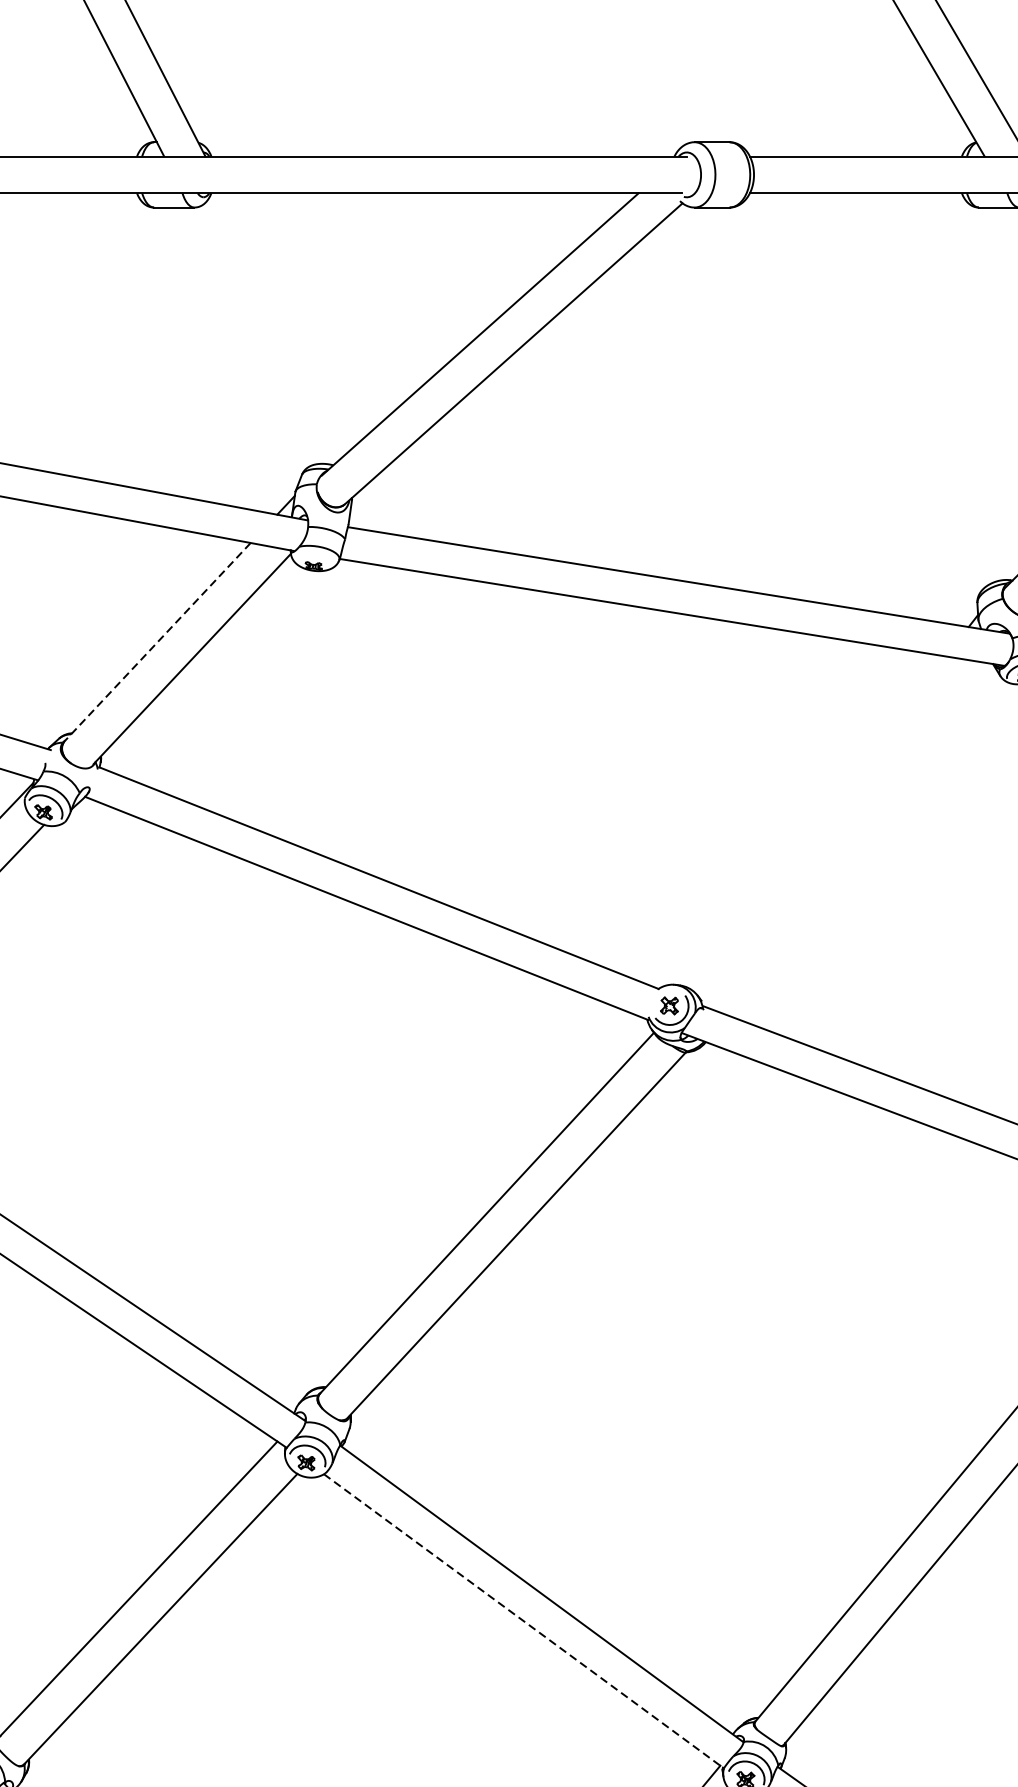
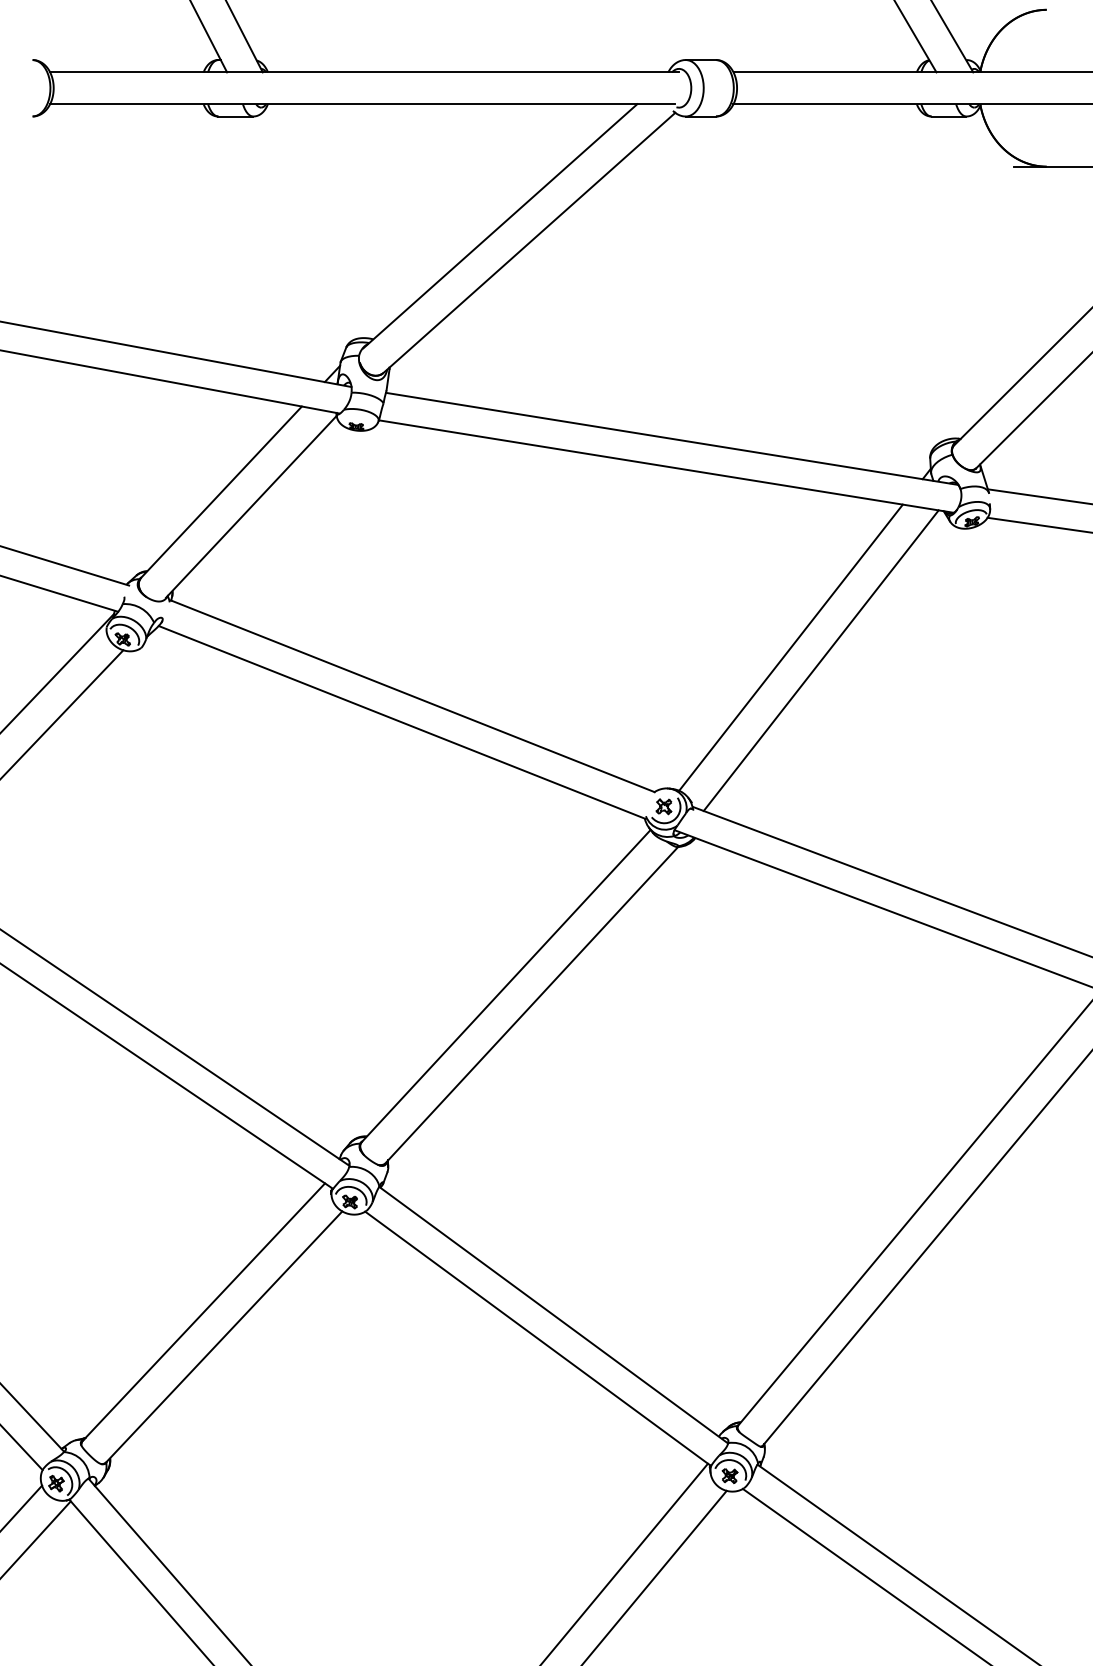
line: (157, 642) -> (221, 492), dashed -> solid
line: (815, 821) -> (790, 647), added
line: (850, 836) -> (820, 660), added
line: (524, 1620) -> (538, 1338), dashed -> solid

